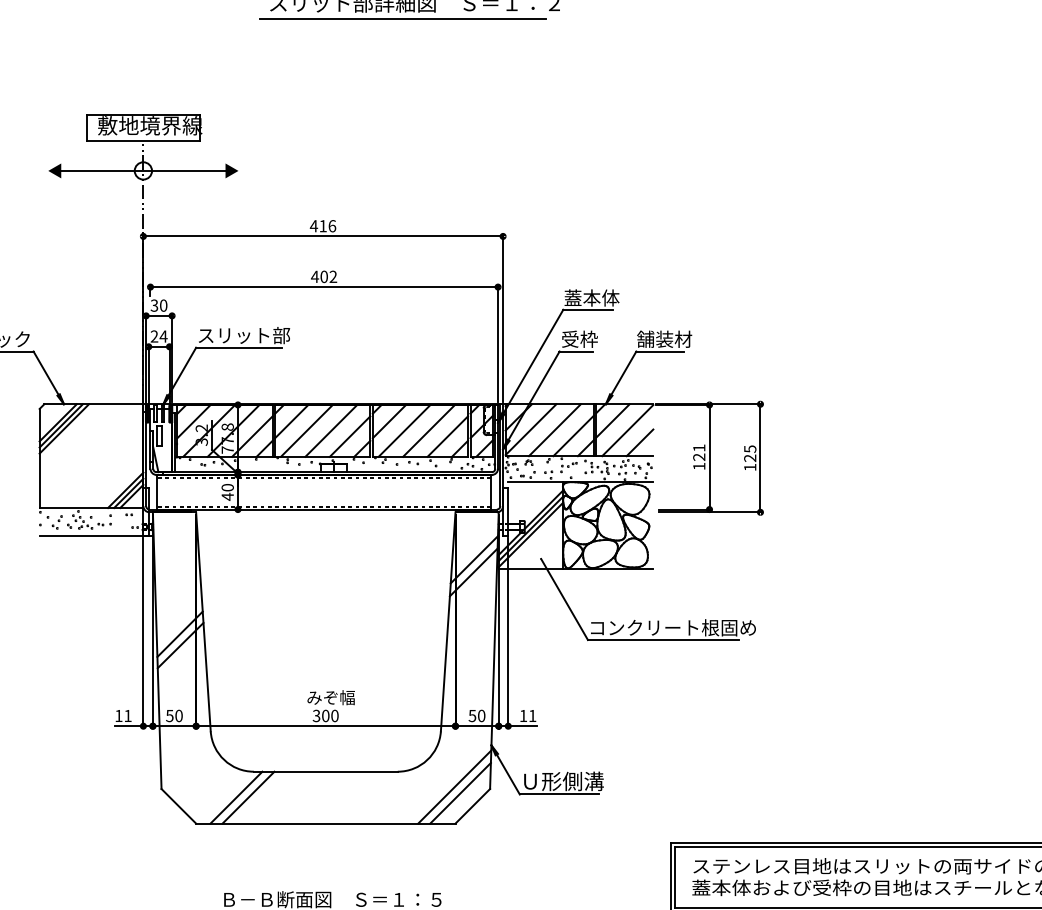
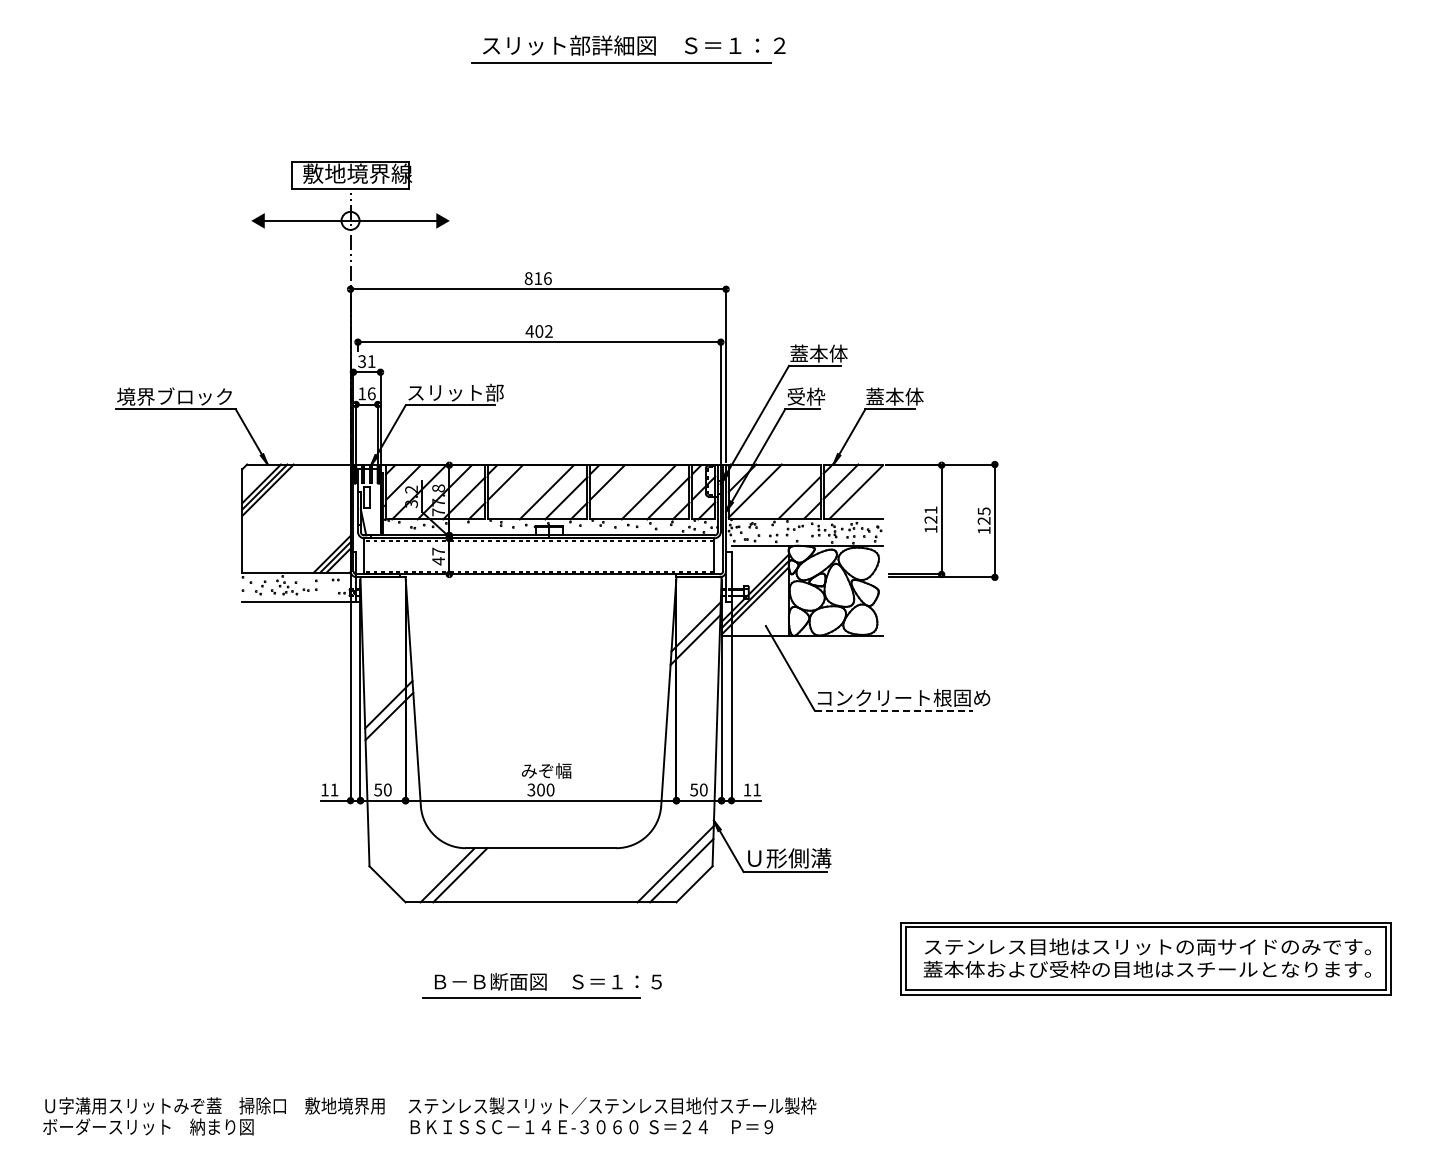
text: (313, 226) -> (528, 278), 416 -> 816
text: (163, 305) -> (371, 361), 30 -> 31
text: (158, 336) -> (366, 393), 24 -> 16
text: (664, 339) -> (894, 396), 舗装材 -> 蓋本体
line: (555, 430) -> (780, 491), removed
line: (307, 431) -> (521, 492), removed
line: (404, 431) -> (623, 492), removed
line: (640, 442) -> (869, 504), removed
text: (227, 487) -> (438, 551), 40 -> 47
line: (664, 639) -> (894, 710), solid -> dashed

